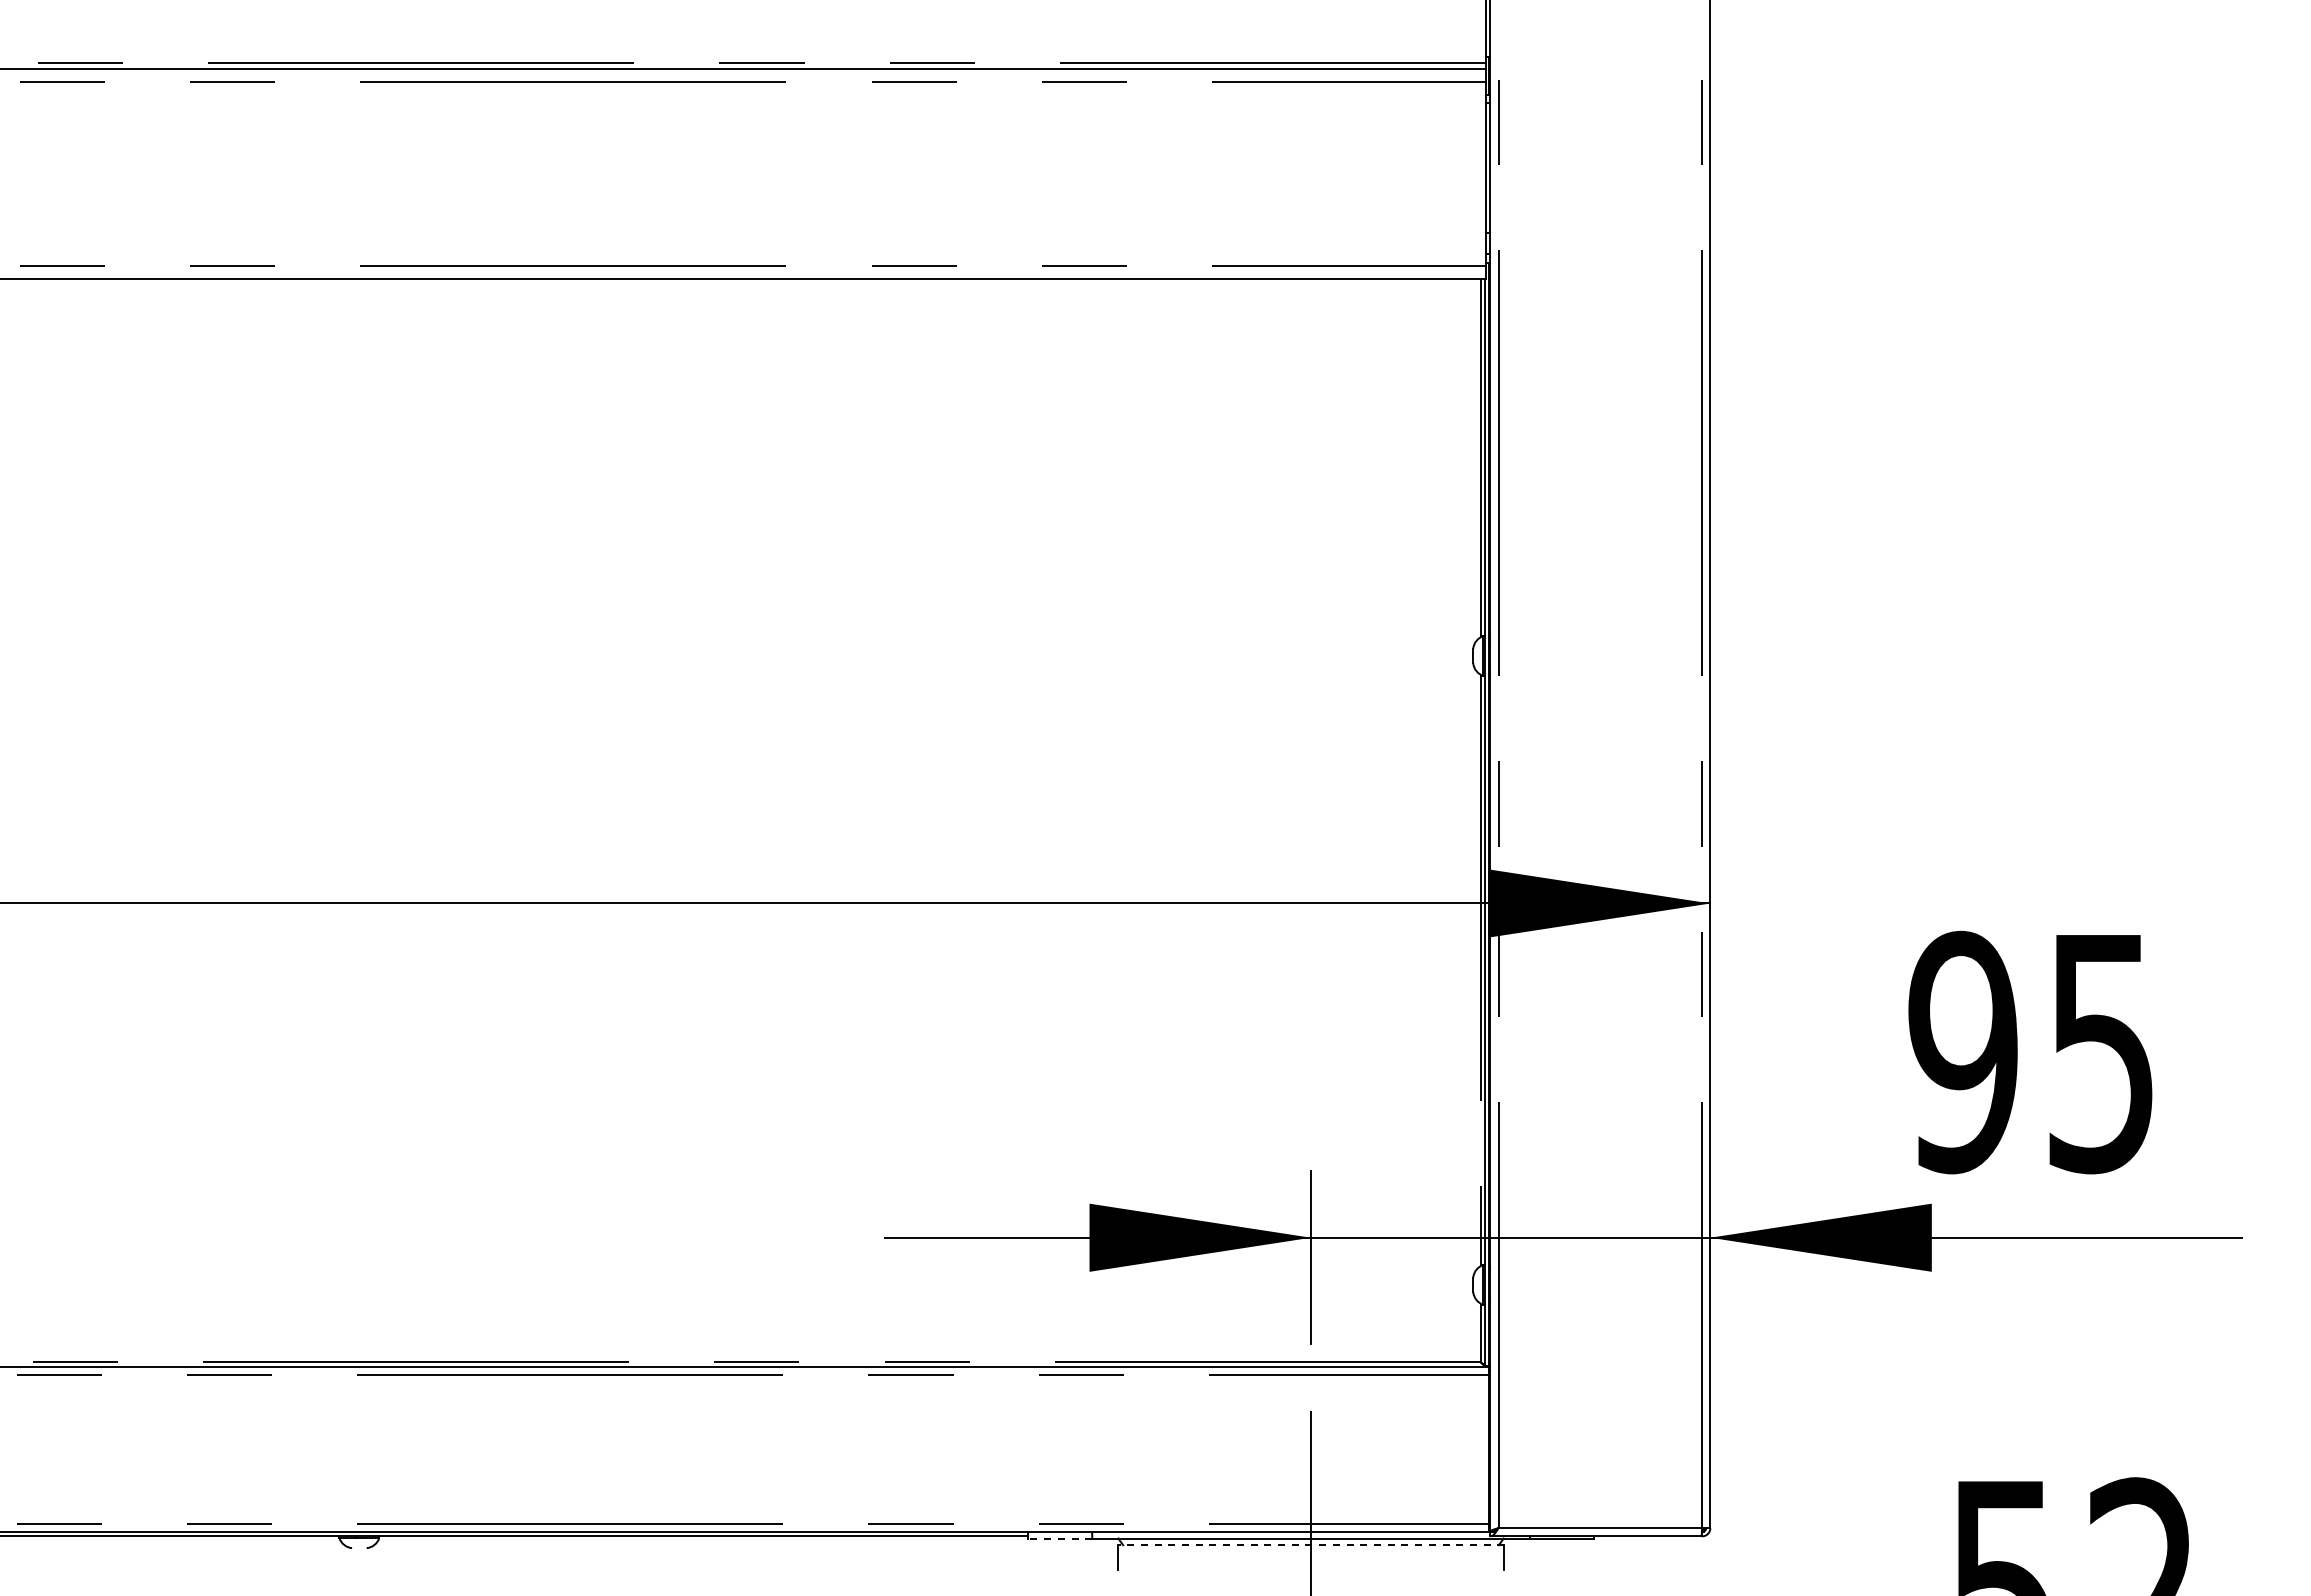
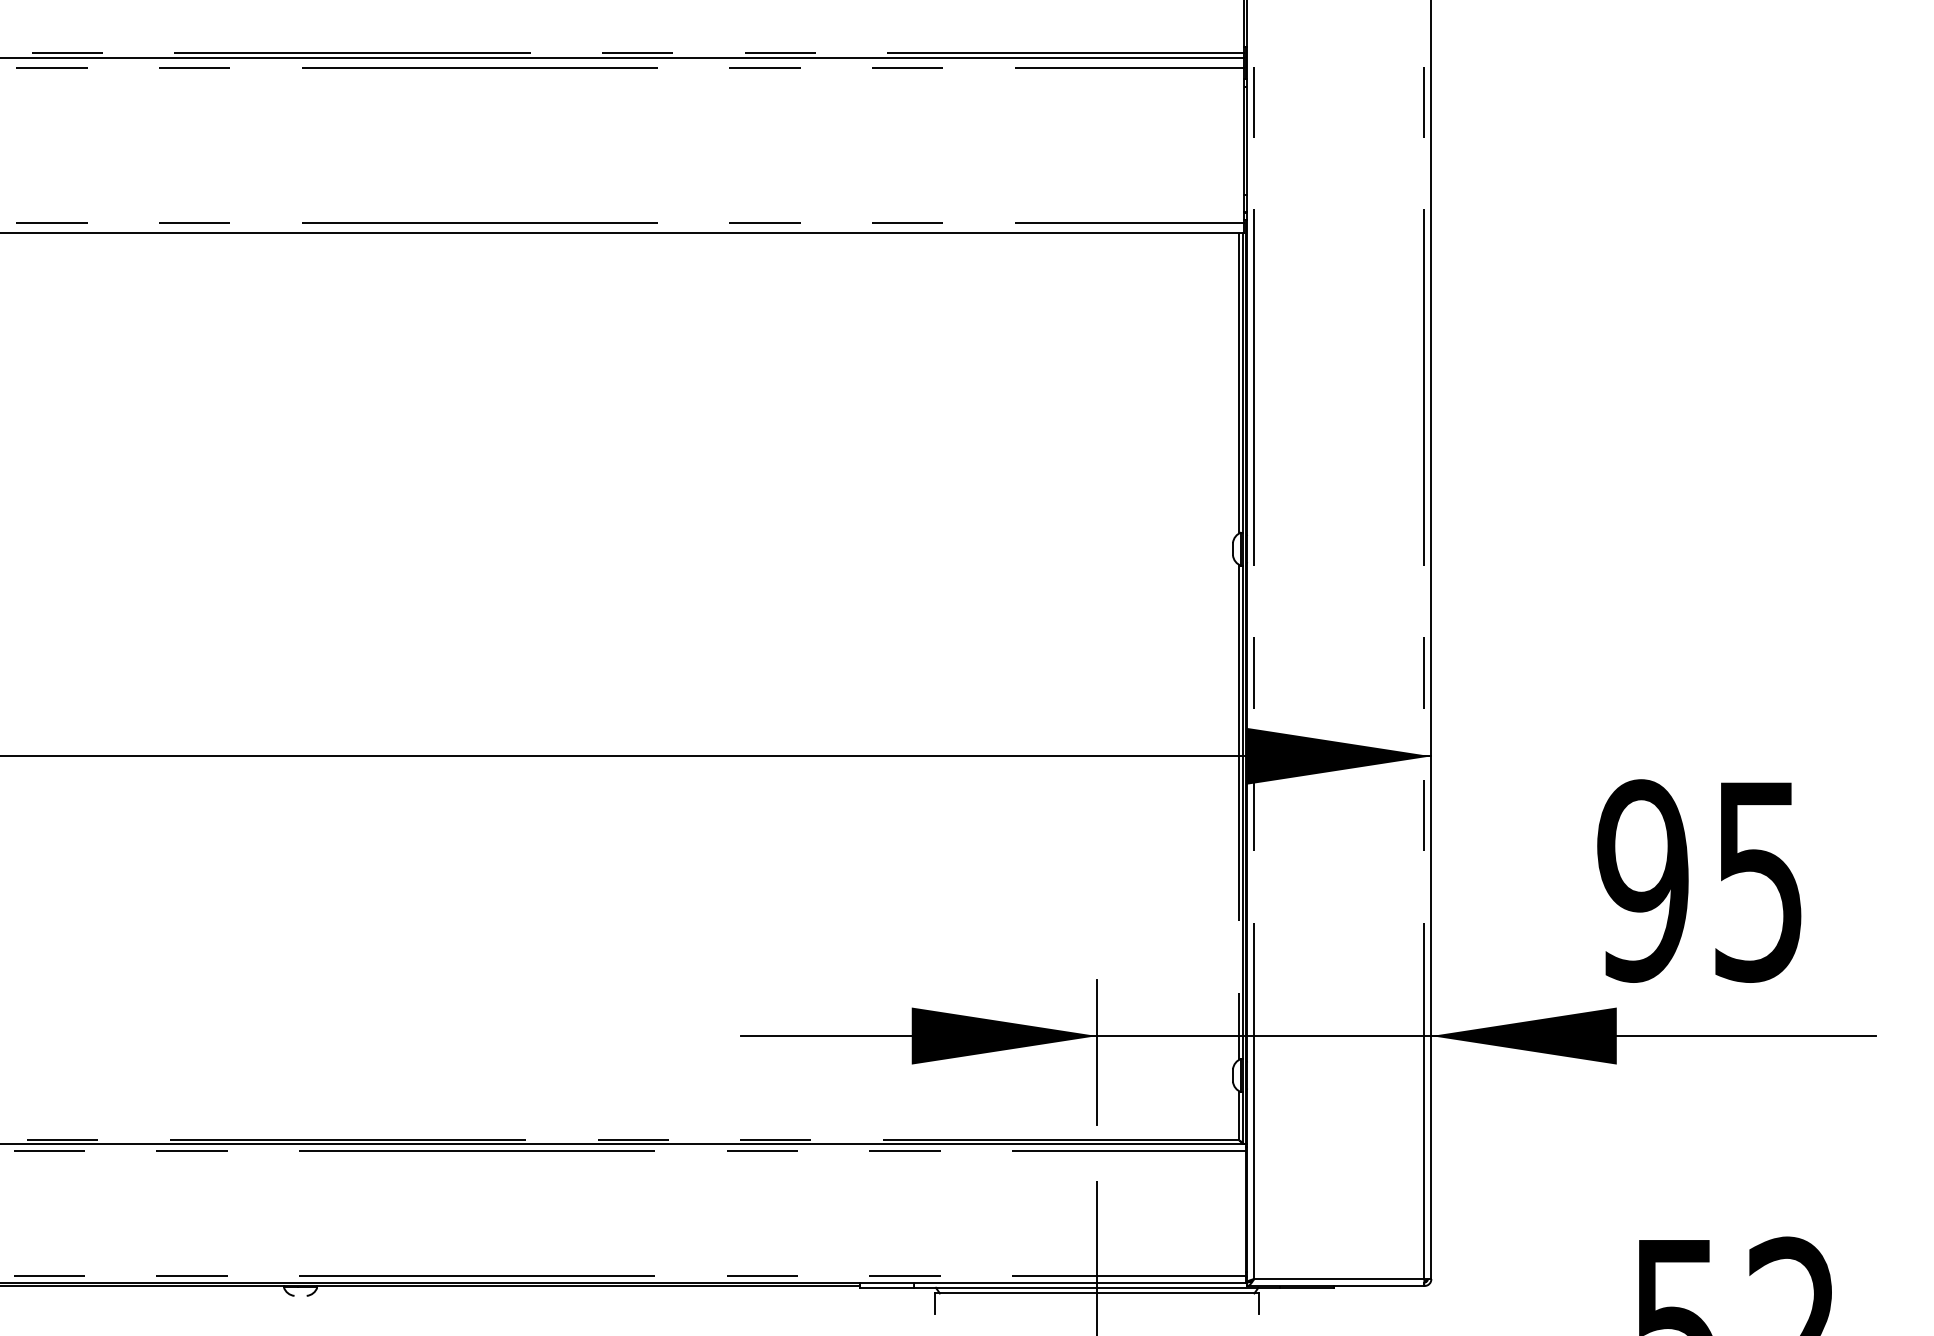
line: (1059, 1538) -> (886, 1287), dashed -> solid
line: (1310, 1545) -> (1096, 1293), dashed -> solid

